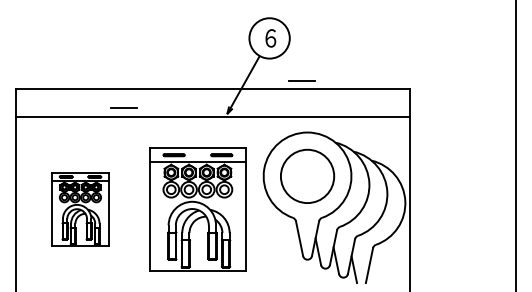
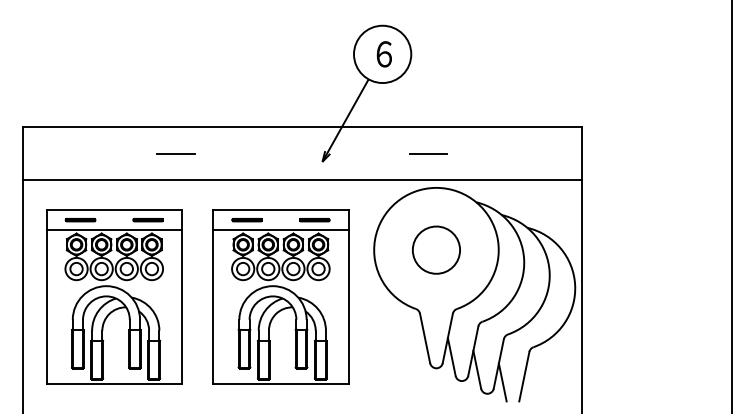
line: (301, 80) -> (427, 152), moved
line: (212, 117) -> (301, 180), moved
circle: (307, 176) -> (436, 250), size x0.62
part: (80, 209) -> (114, 297), size x1.67

